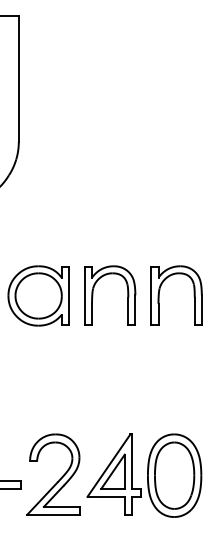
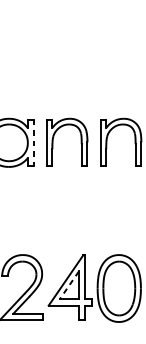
line: (68, 295) -> (33, 142), solid -> dashed
line: (113, 471) -> (69, 285), solid -> dashed

